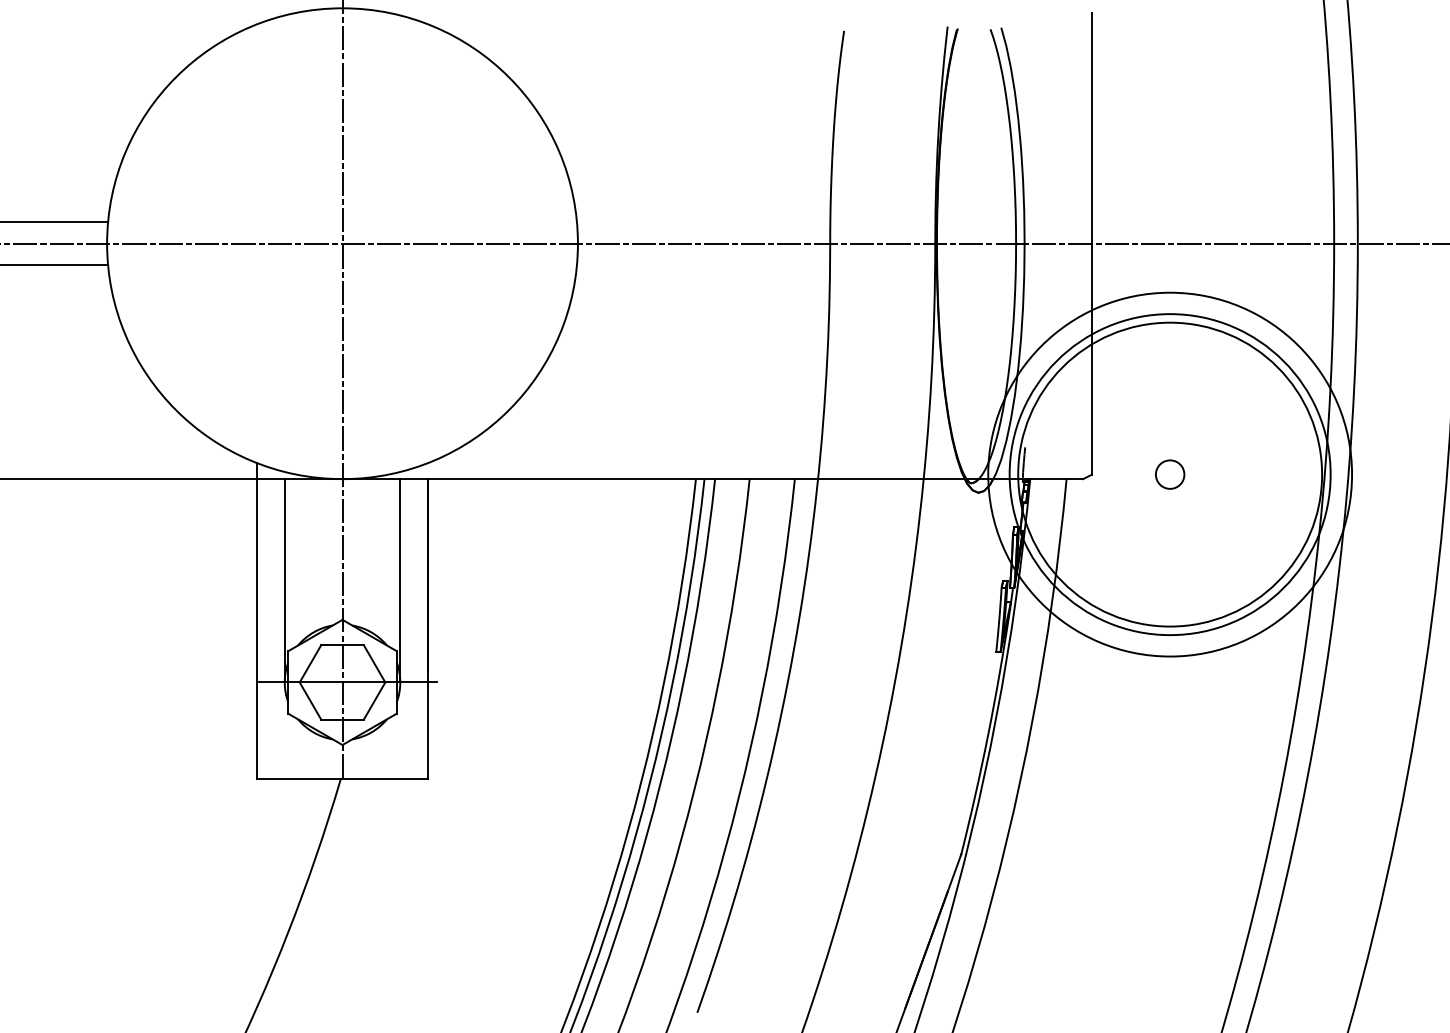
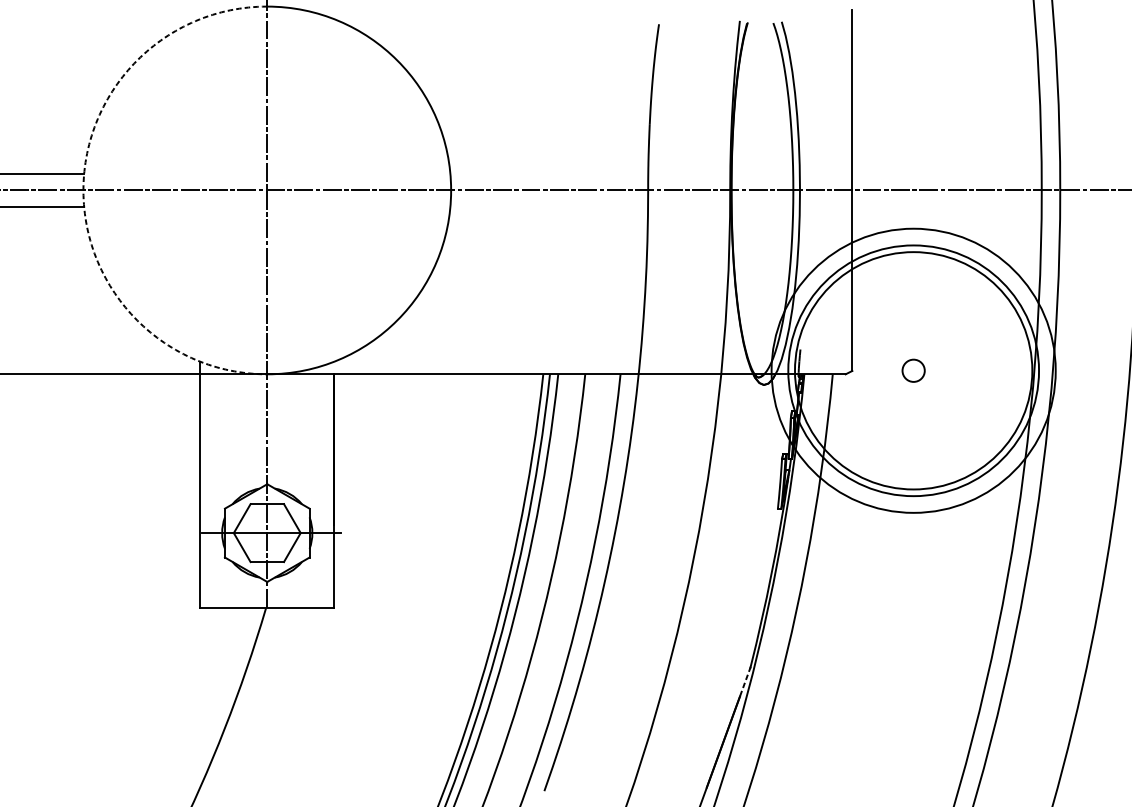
arc: (107, 243) -> (83, 190), solid -> dashed
line: (284, 580) -> (221, 453), removed
line: (400, 580) -> (312, 453), removed
line: (954, 872) -> (745, 681), solid -> dashed

